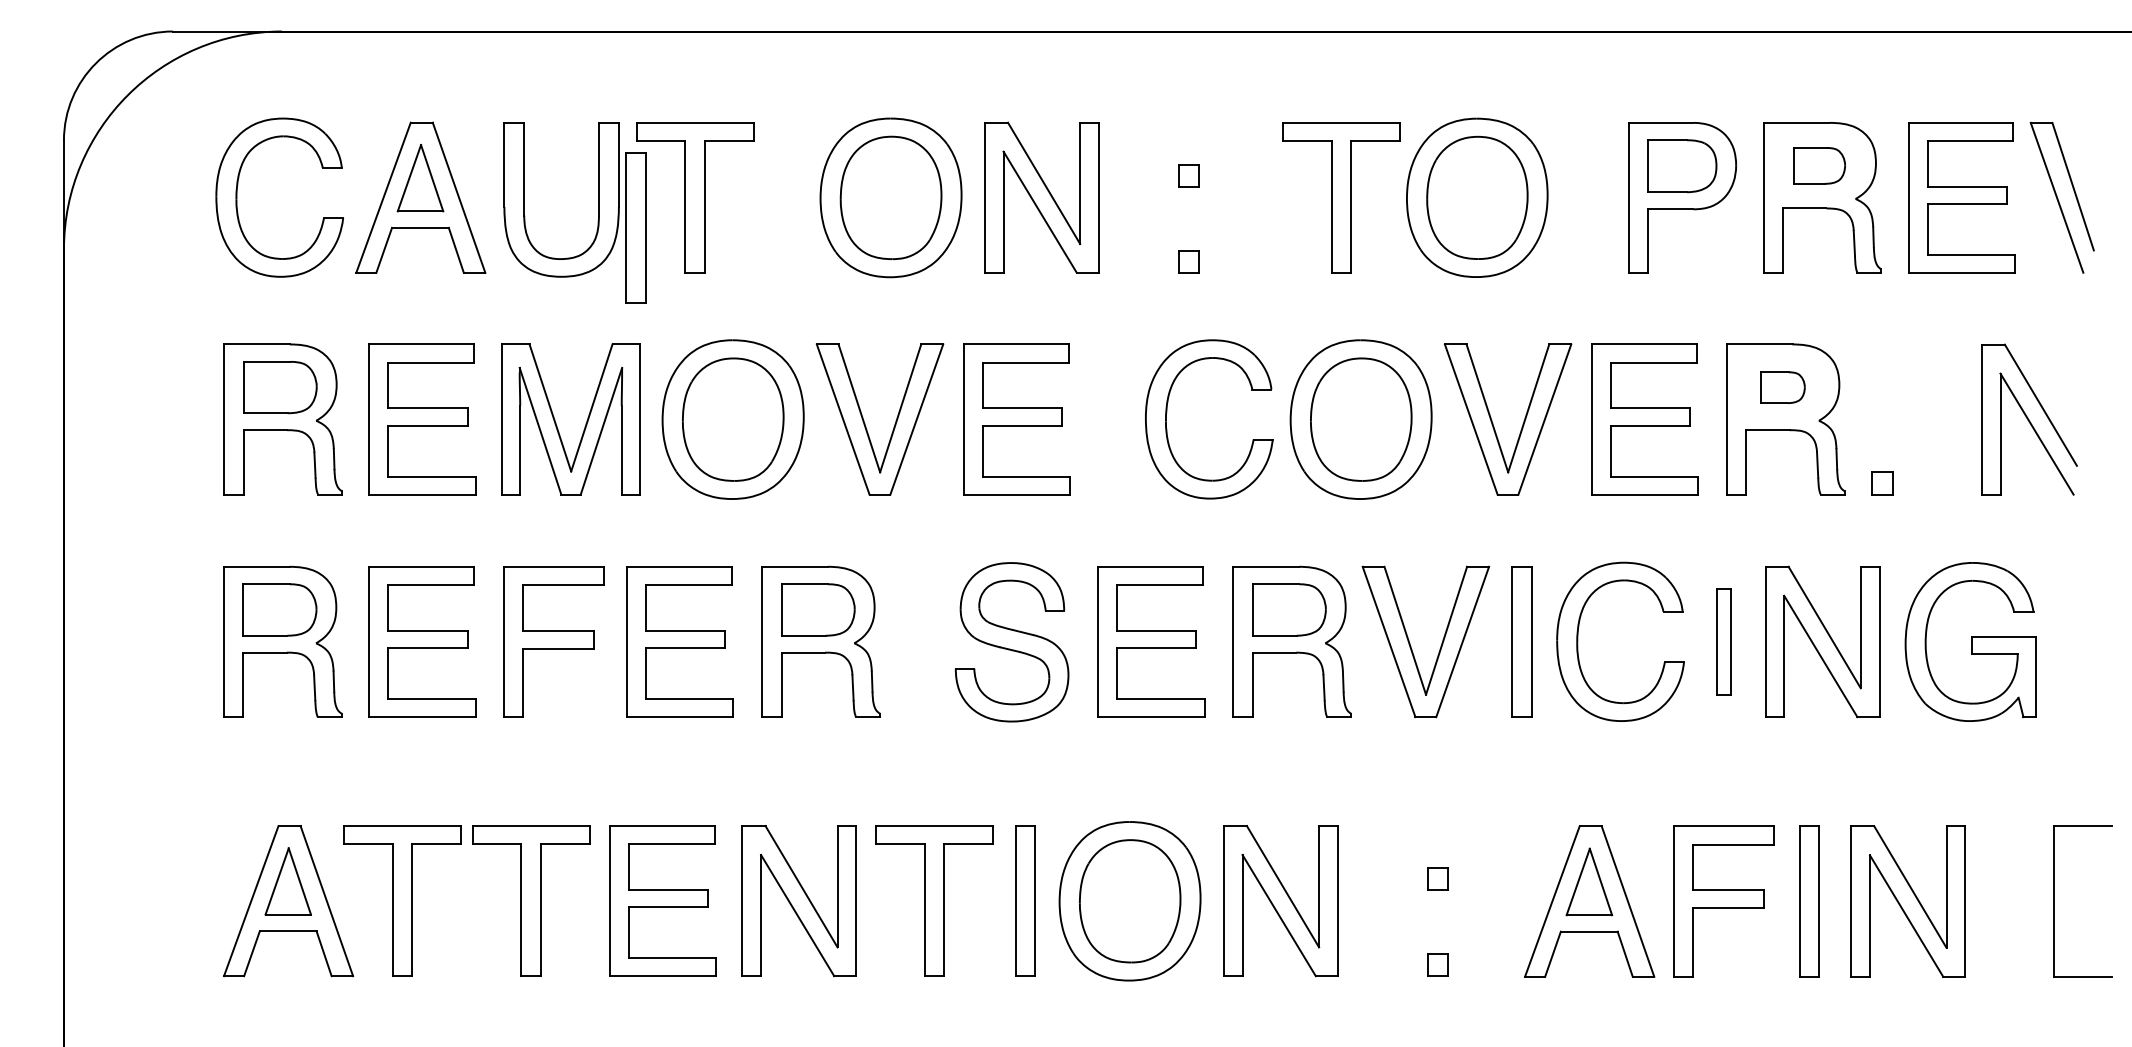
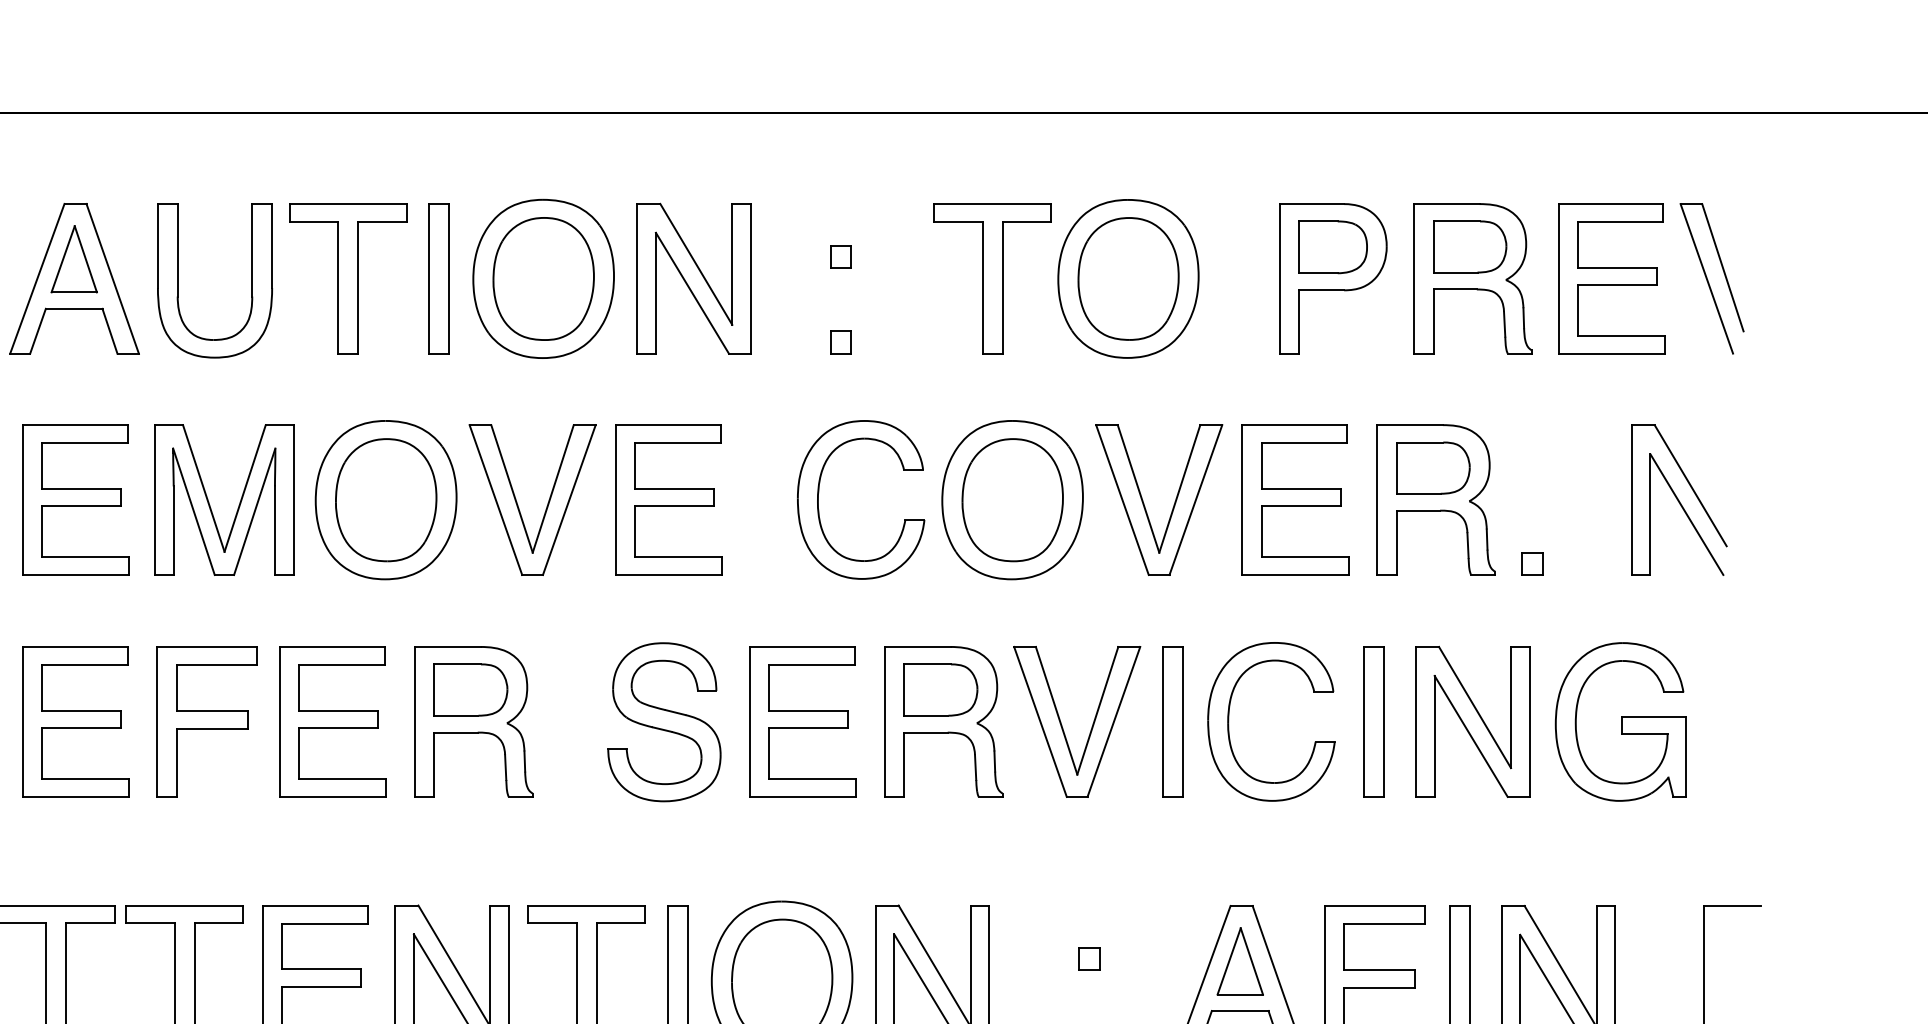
part: (1819, 165) -> (1469, 246), size x1.43
part: (635, 227) -> (438, 278), moved
part: (1782, 387) -> (1432, 468), size x1.67
part: (1723, 641) -> (1374, 721), size x1.43

